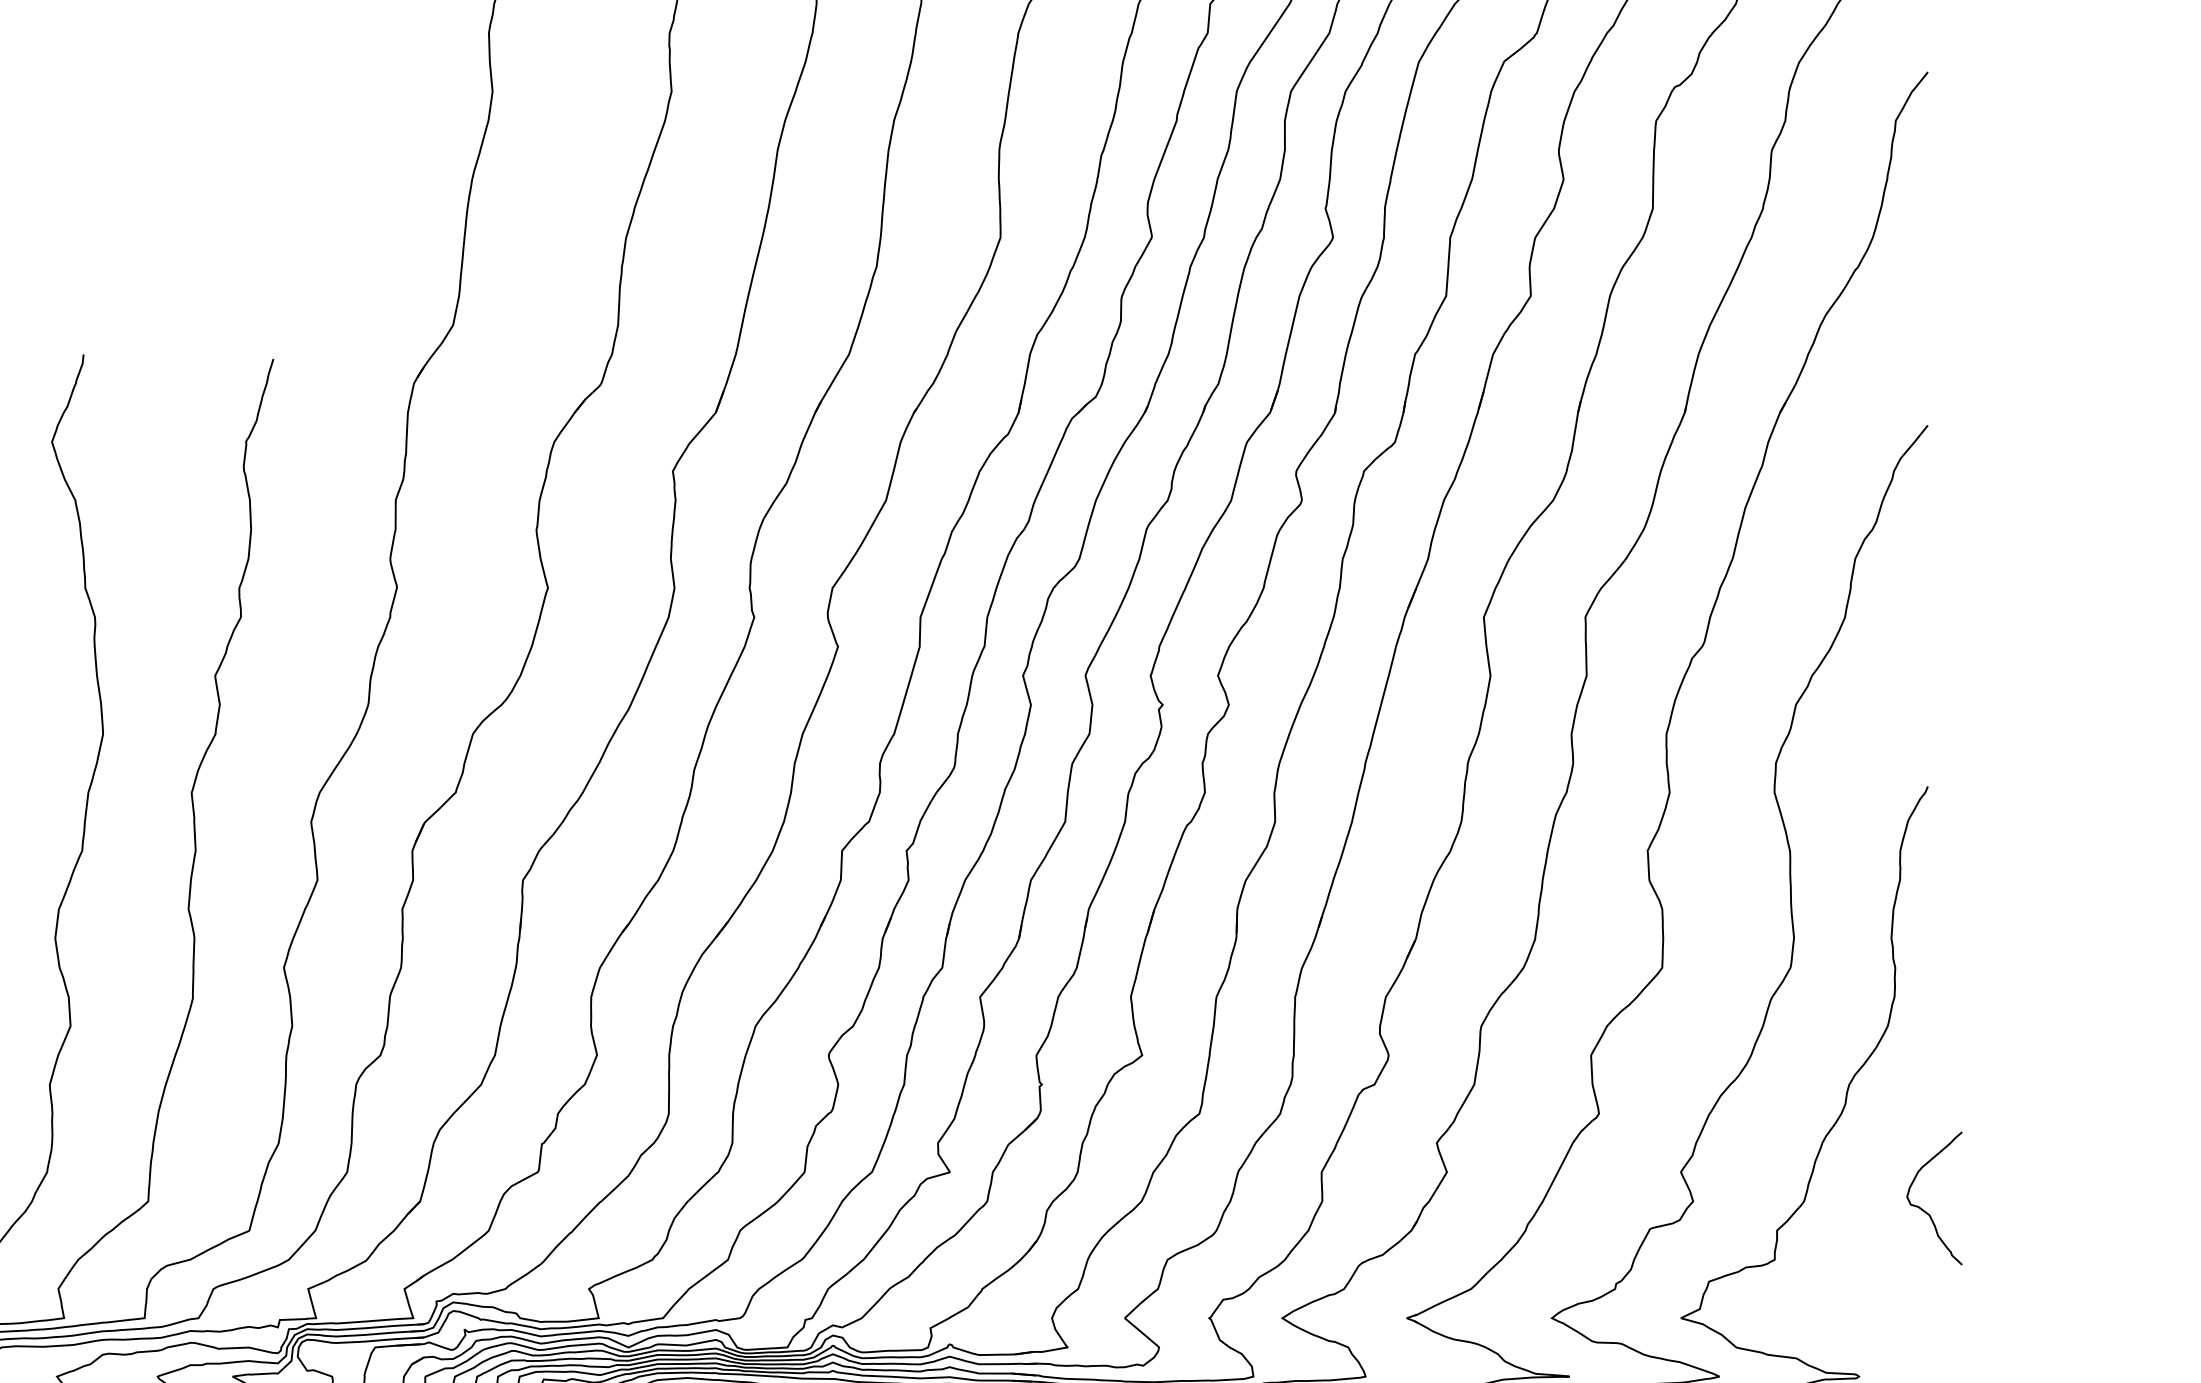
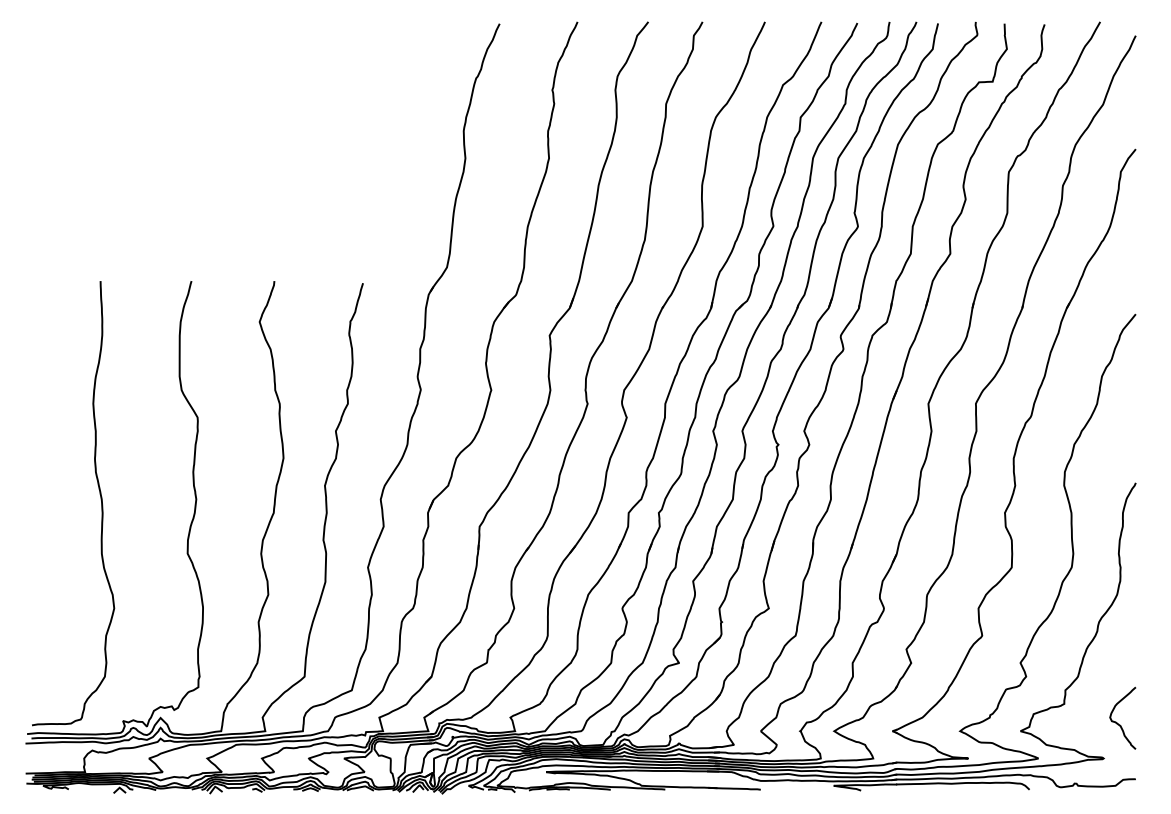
curve: (1922, 1207) -> (1117, 722), moved

